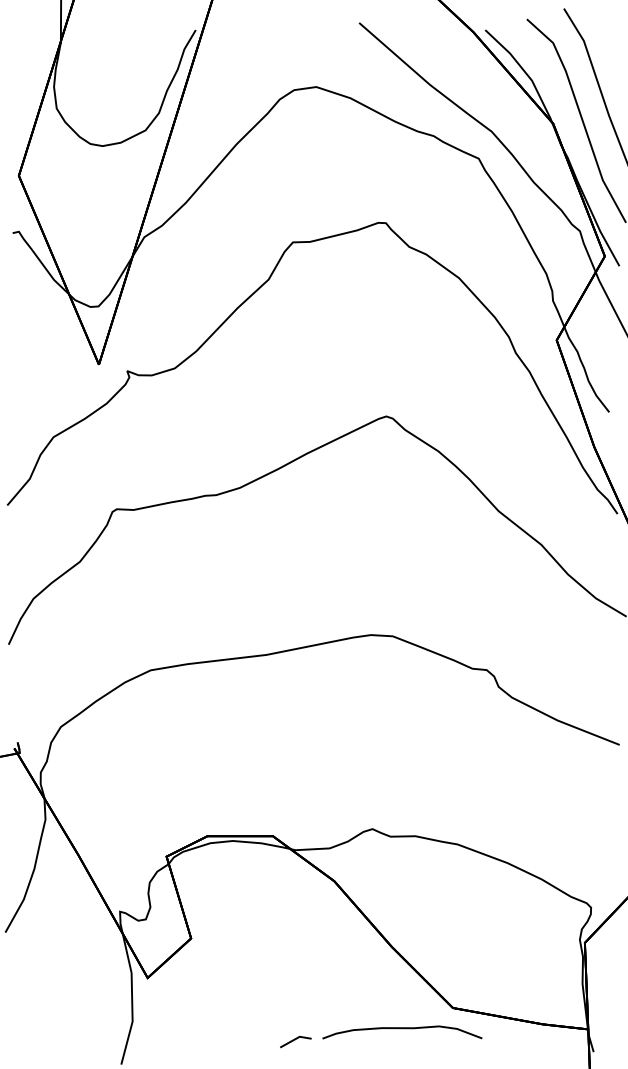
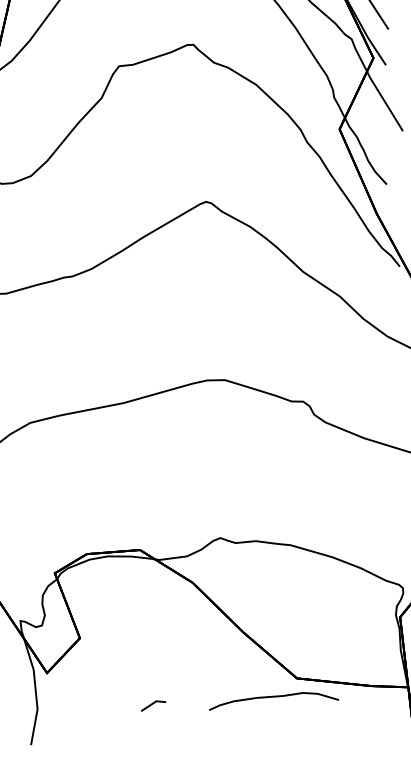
curve: (402, 1029) -> (273, 697), moved
line: (295, 1040) -> (153, 704), moved

